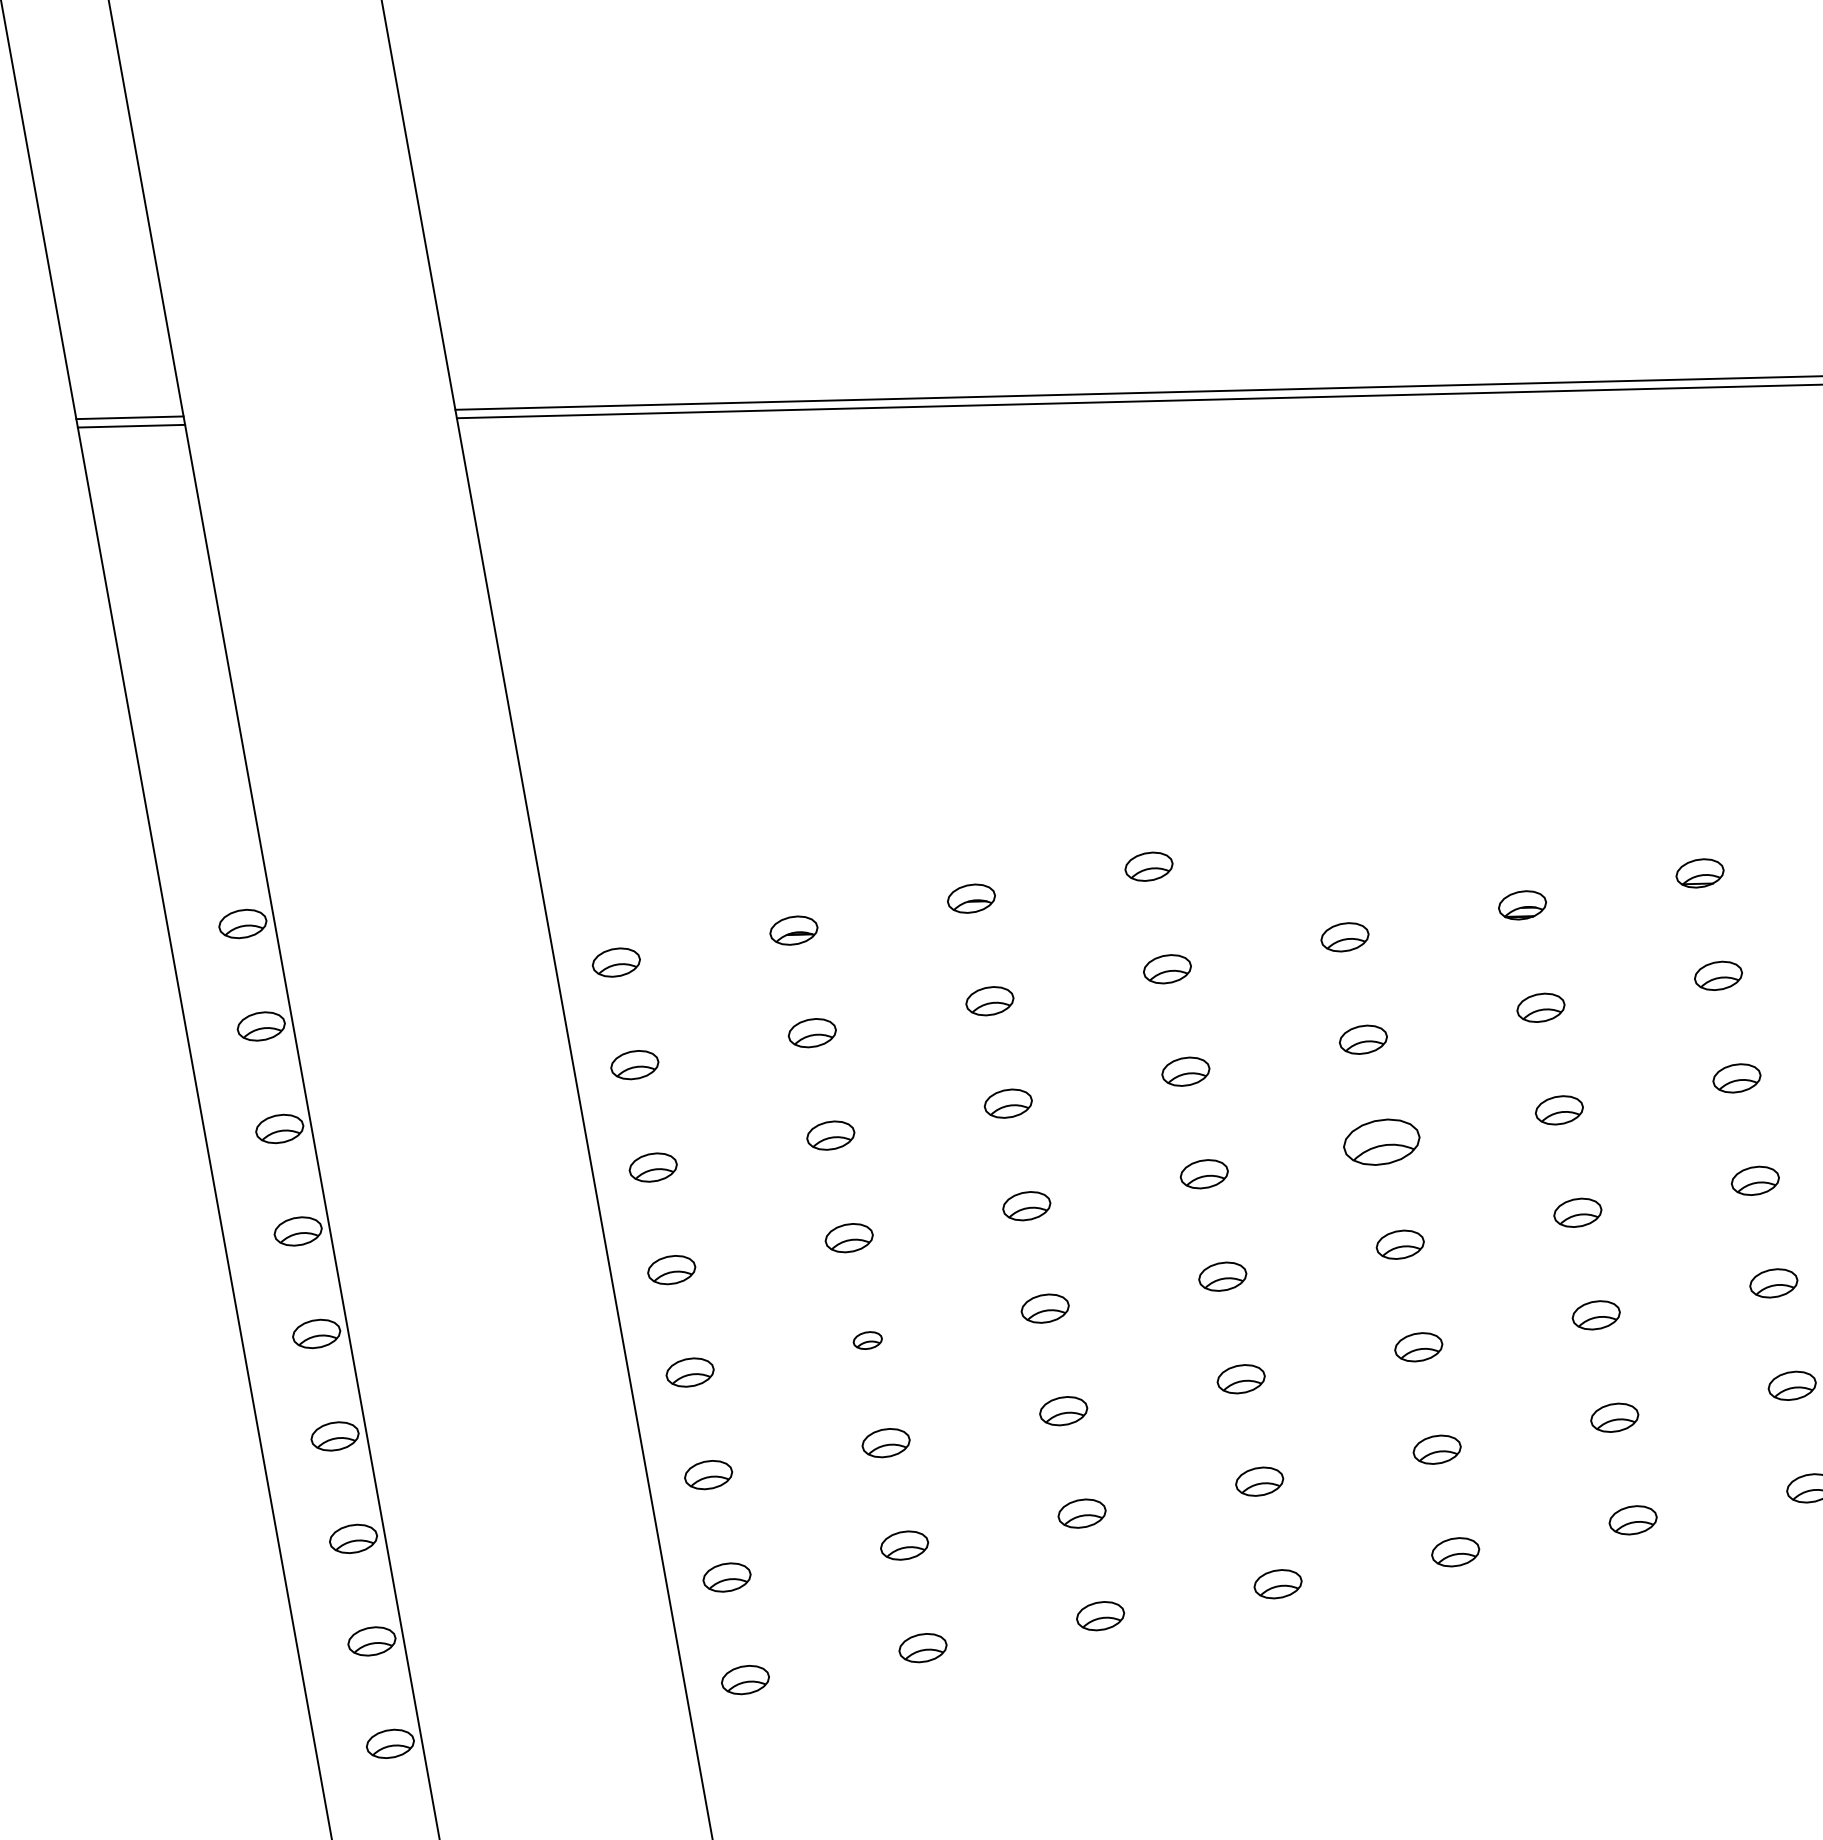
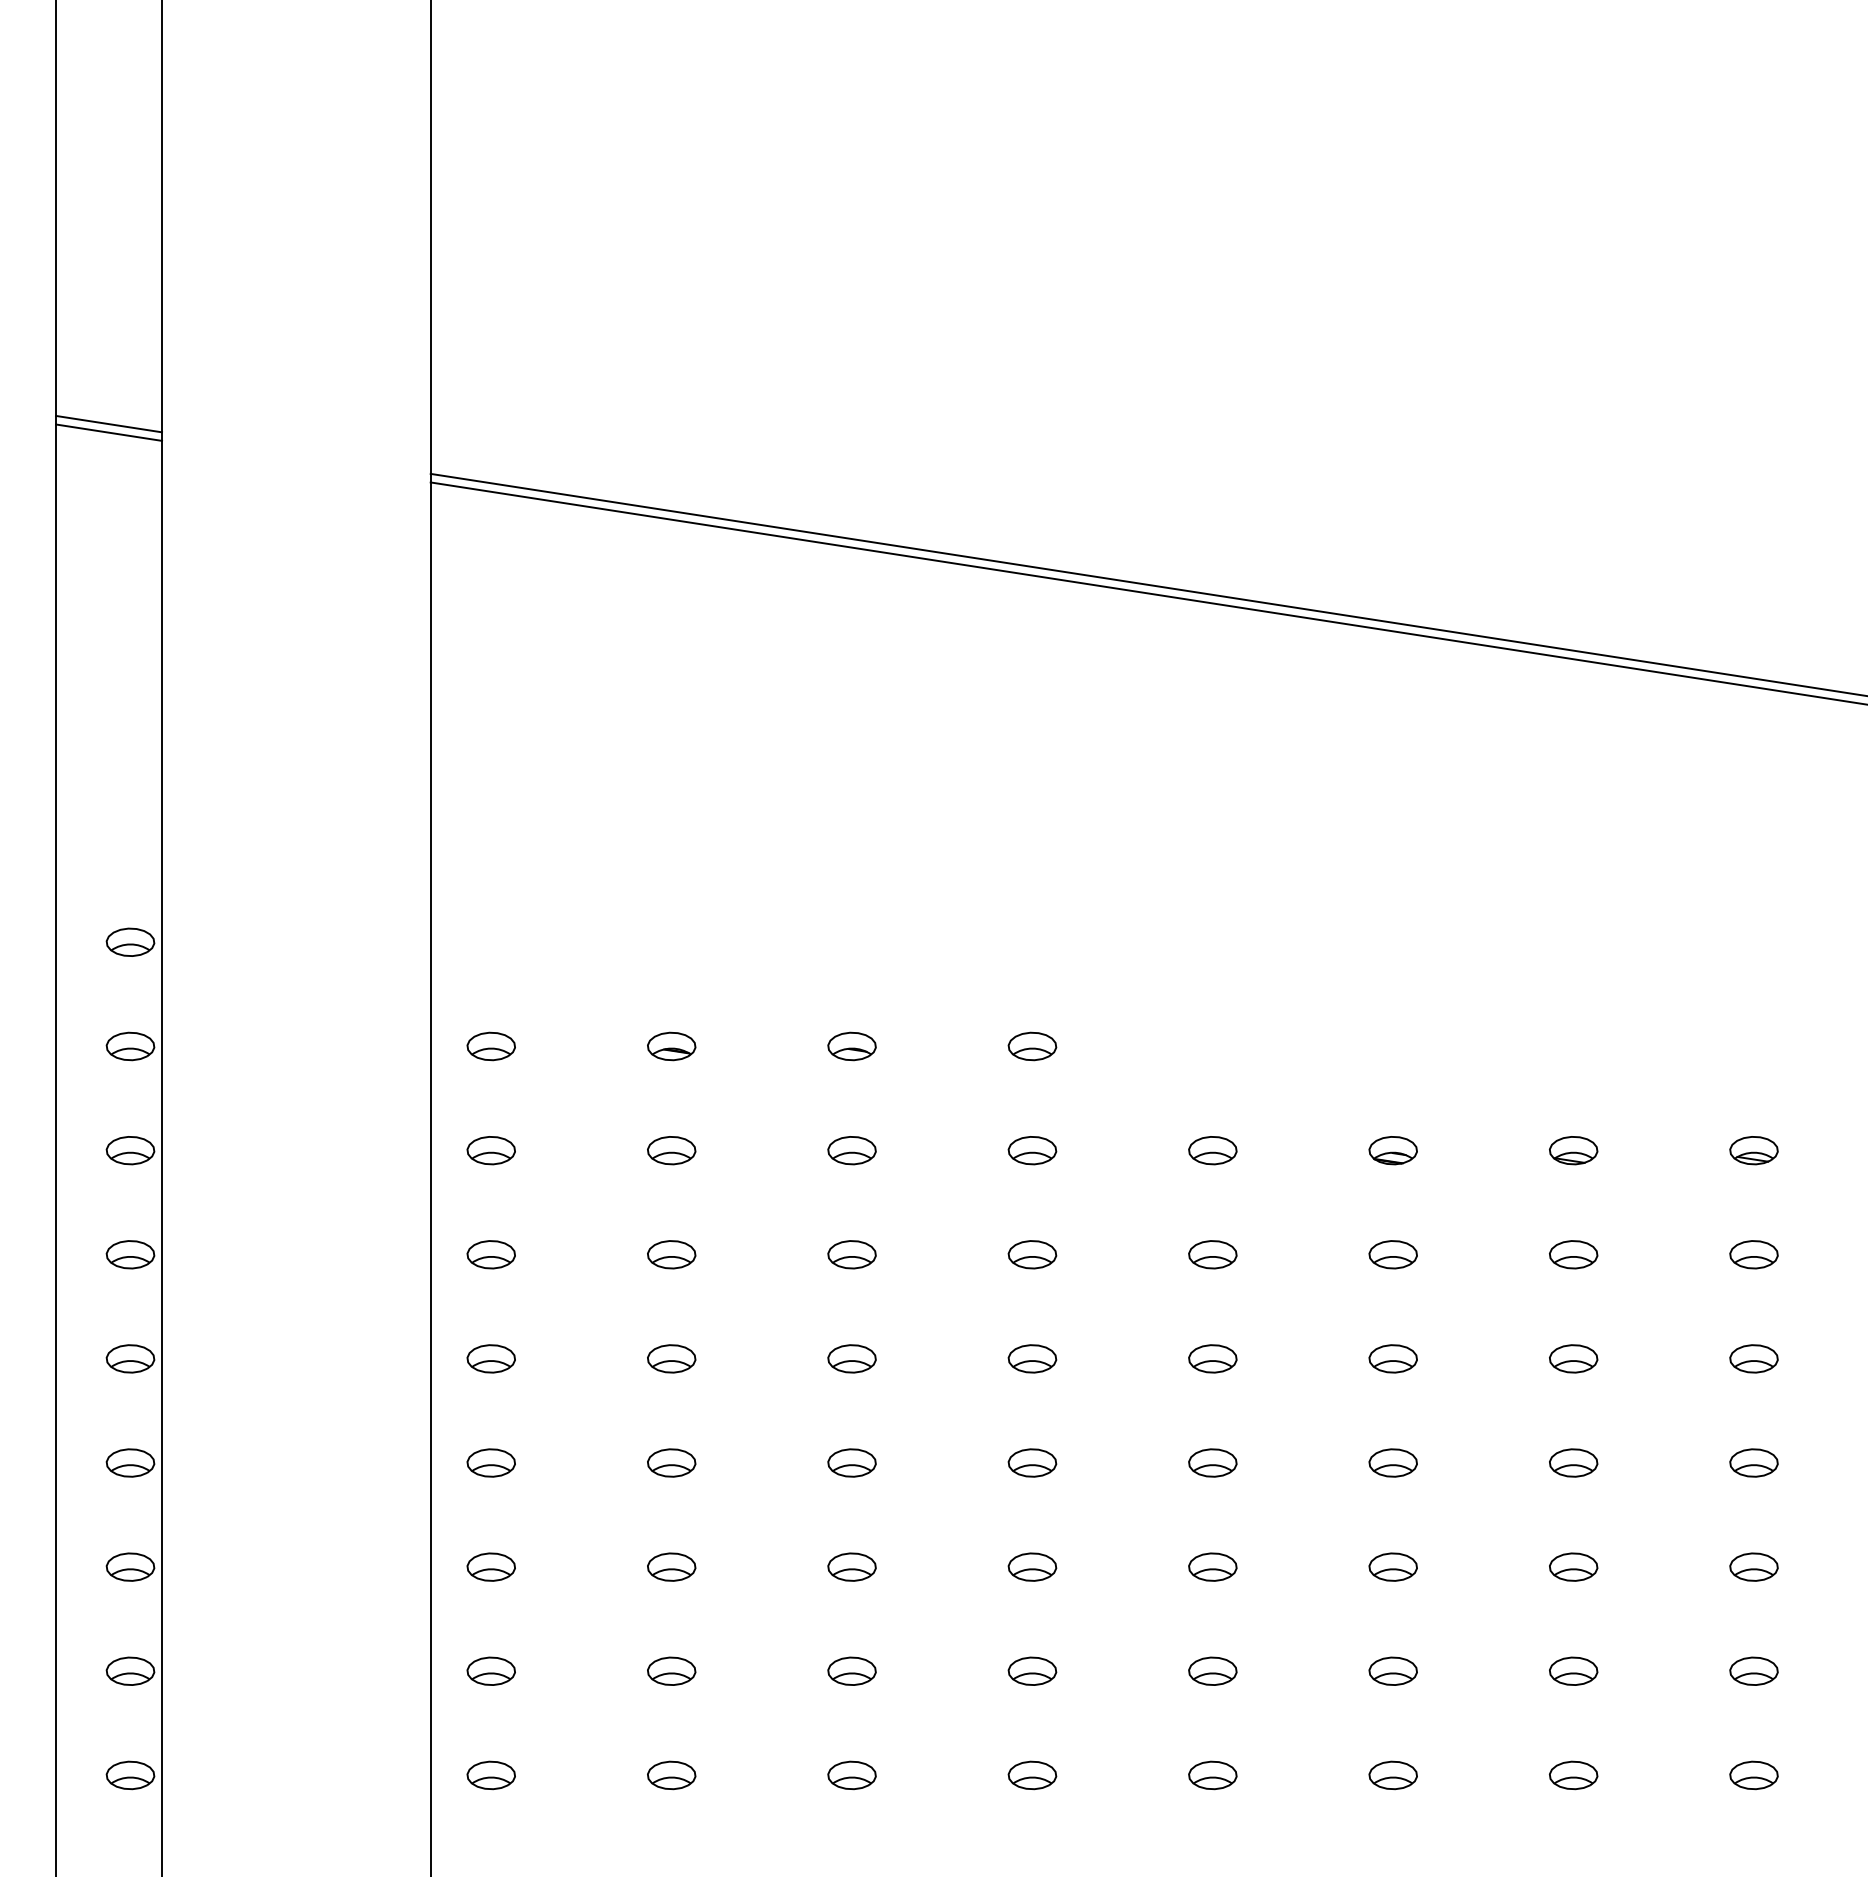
part: (1381, 1141) -> (1212, 1358), size x0.62
part: (867, 1340) -> (671, 1462), size x1.67

